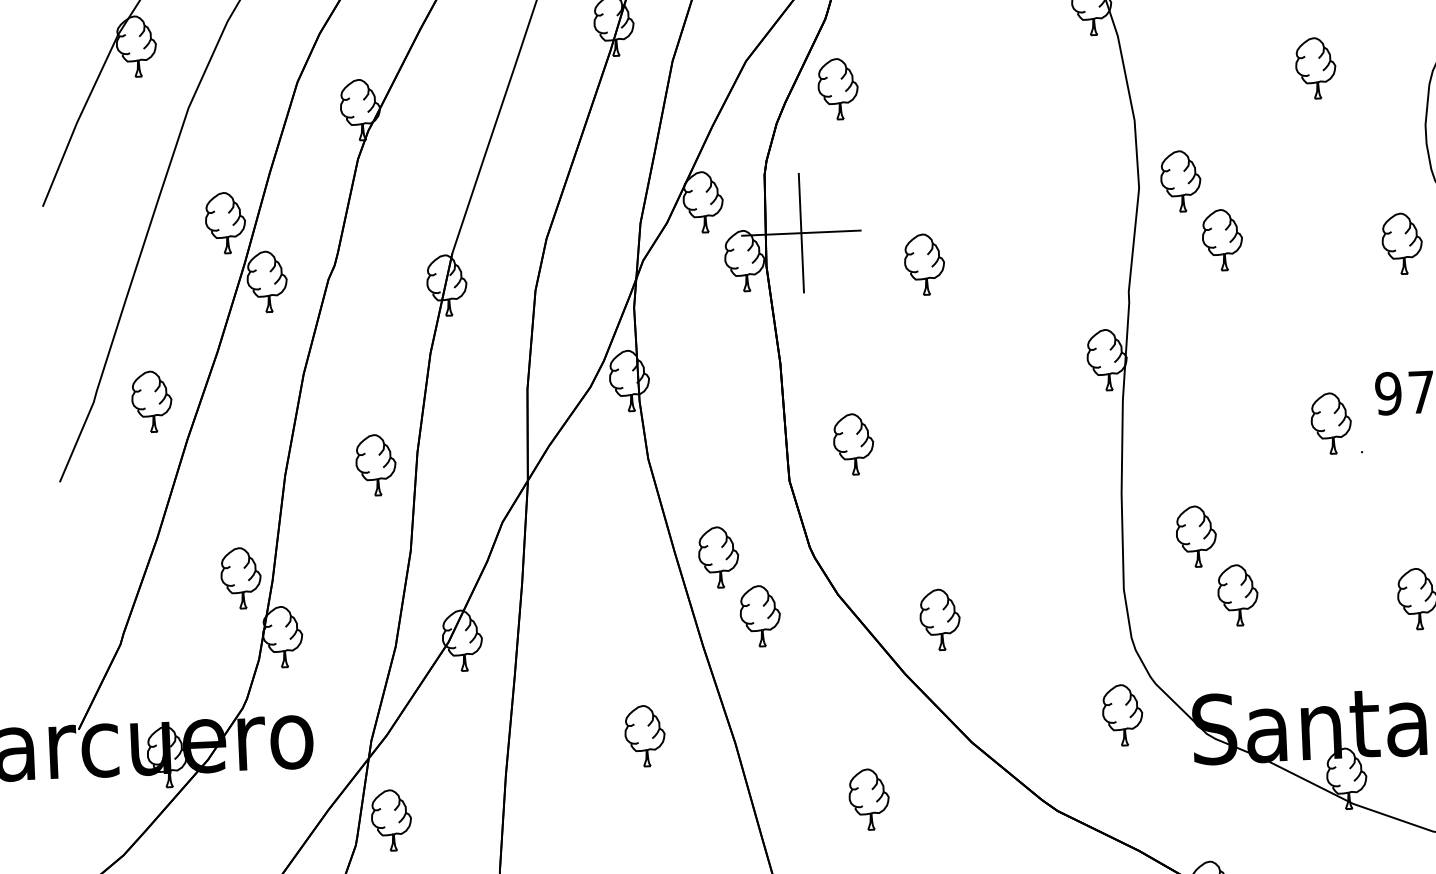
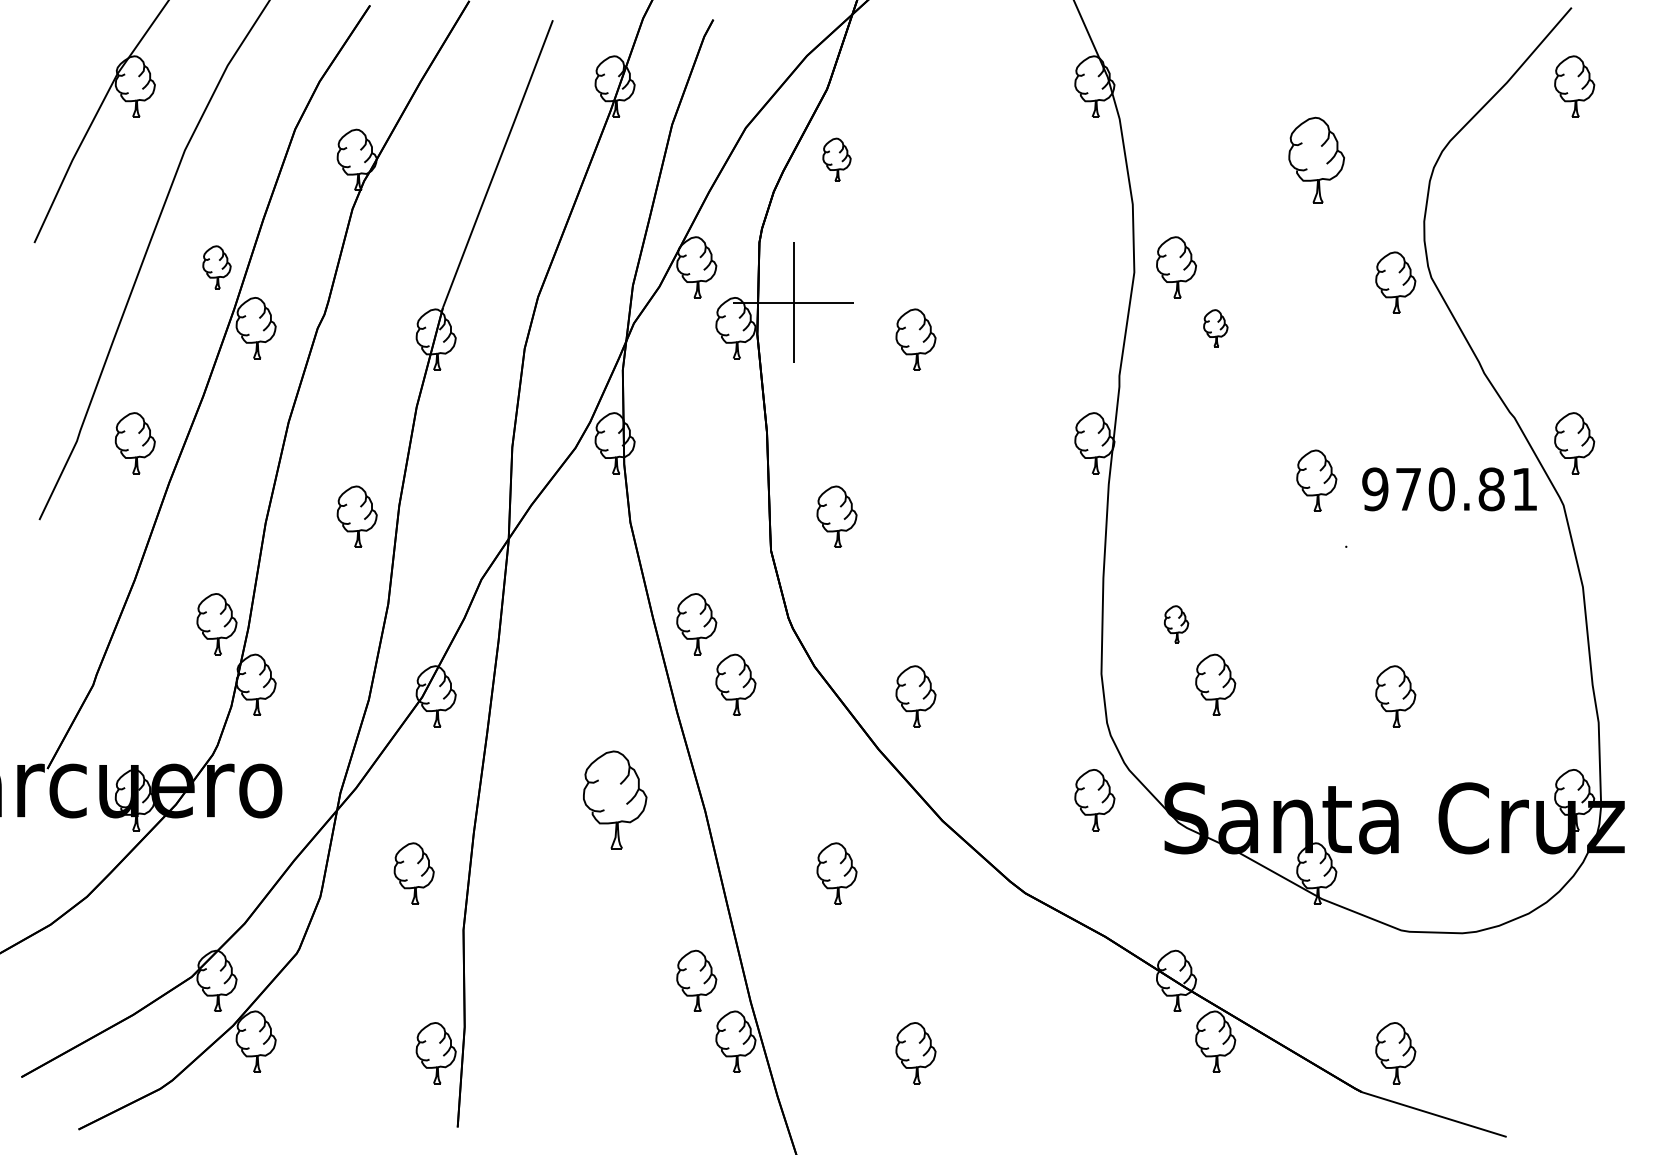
part: (1315, 67) -> (1316, 159), size x1.4
part: (837, 88) -> (836, 159), size x0.7
part: (225, 223) -> (216, 267), size x0.7
part: (1222, 240) -> (1215, 328), size x0.6
part: (1402, 243) -> (1395, 282), moved
part: (1331, 423) -> (1316, 480), moved
part: (1196, 536) -> (1176, 624), size x0.6
part: (644, 736) -> (614, 800), size x1.6
part: (390, 820) -> (413, 873), moved

